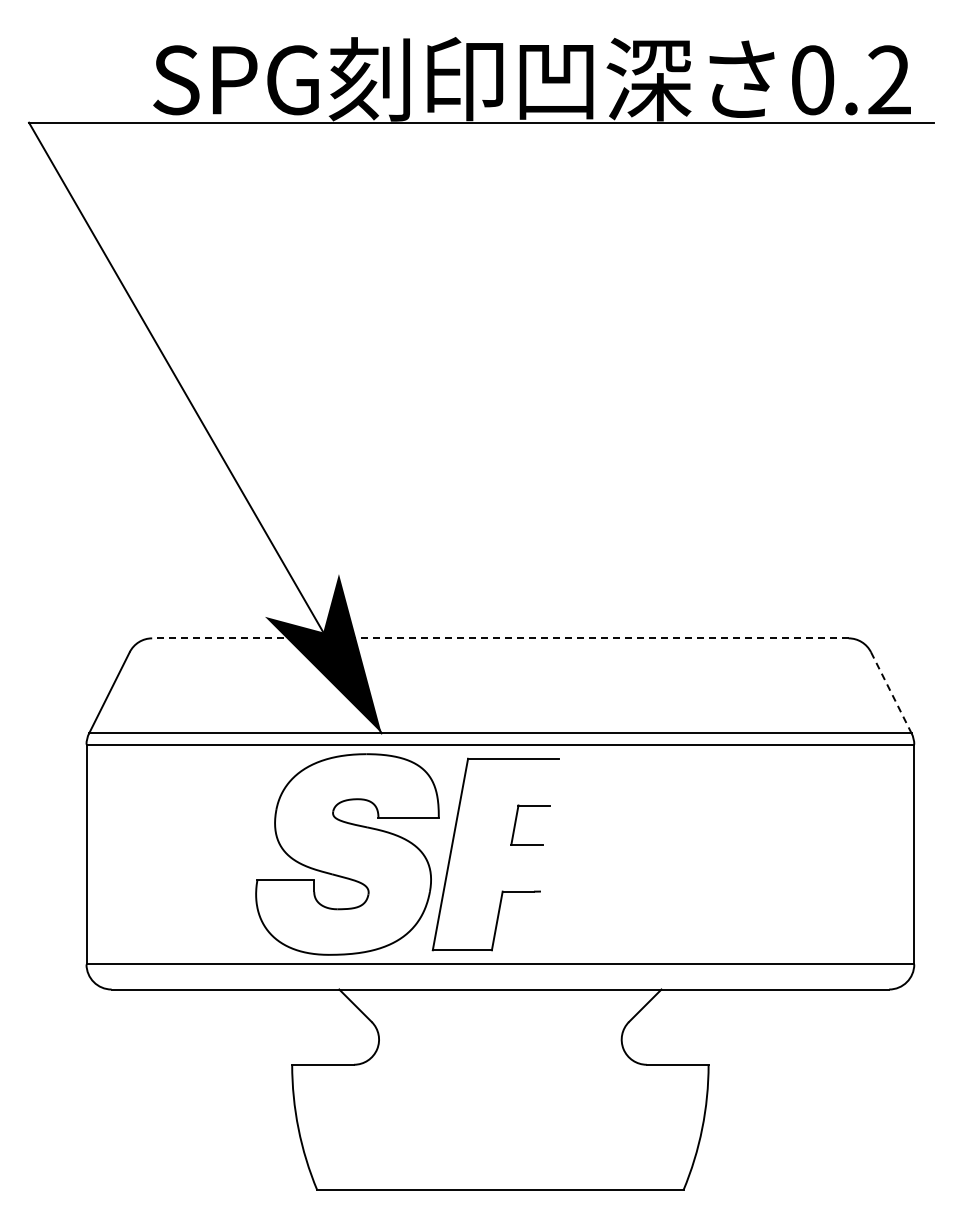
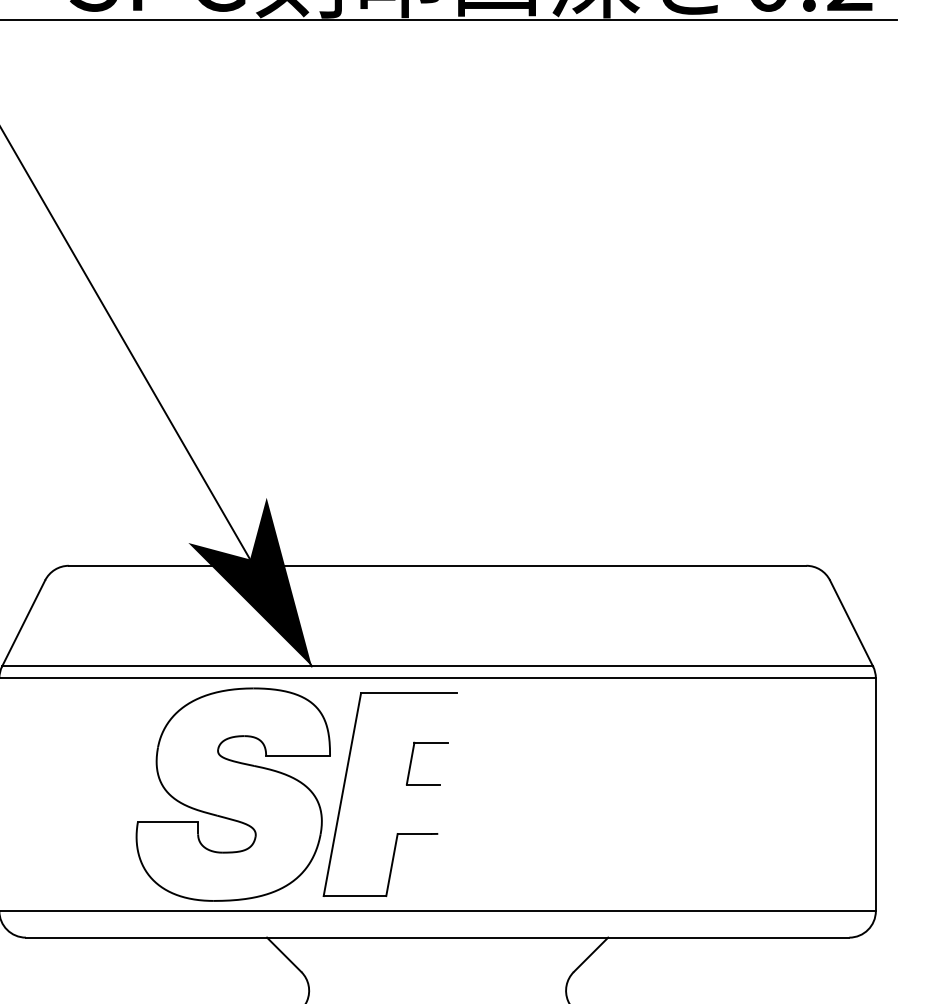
line: (499, 638) -> (436, 565), dashed -> solid
line: (891, 693) -> (851, 624), dashed -> solid
part: (407, 854) -> (296, 794), moved

